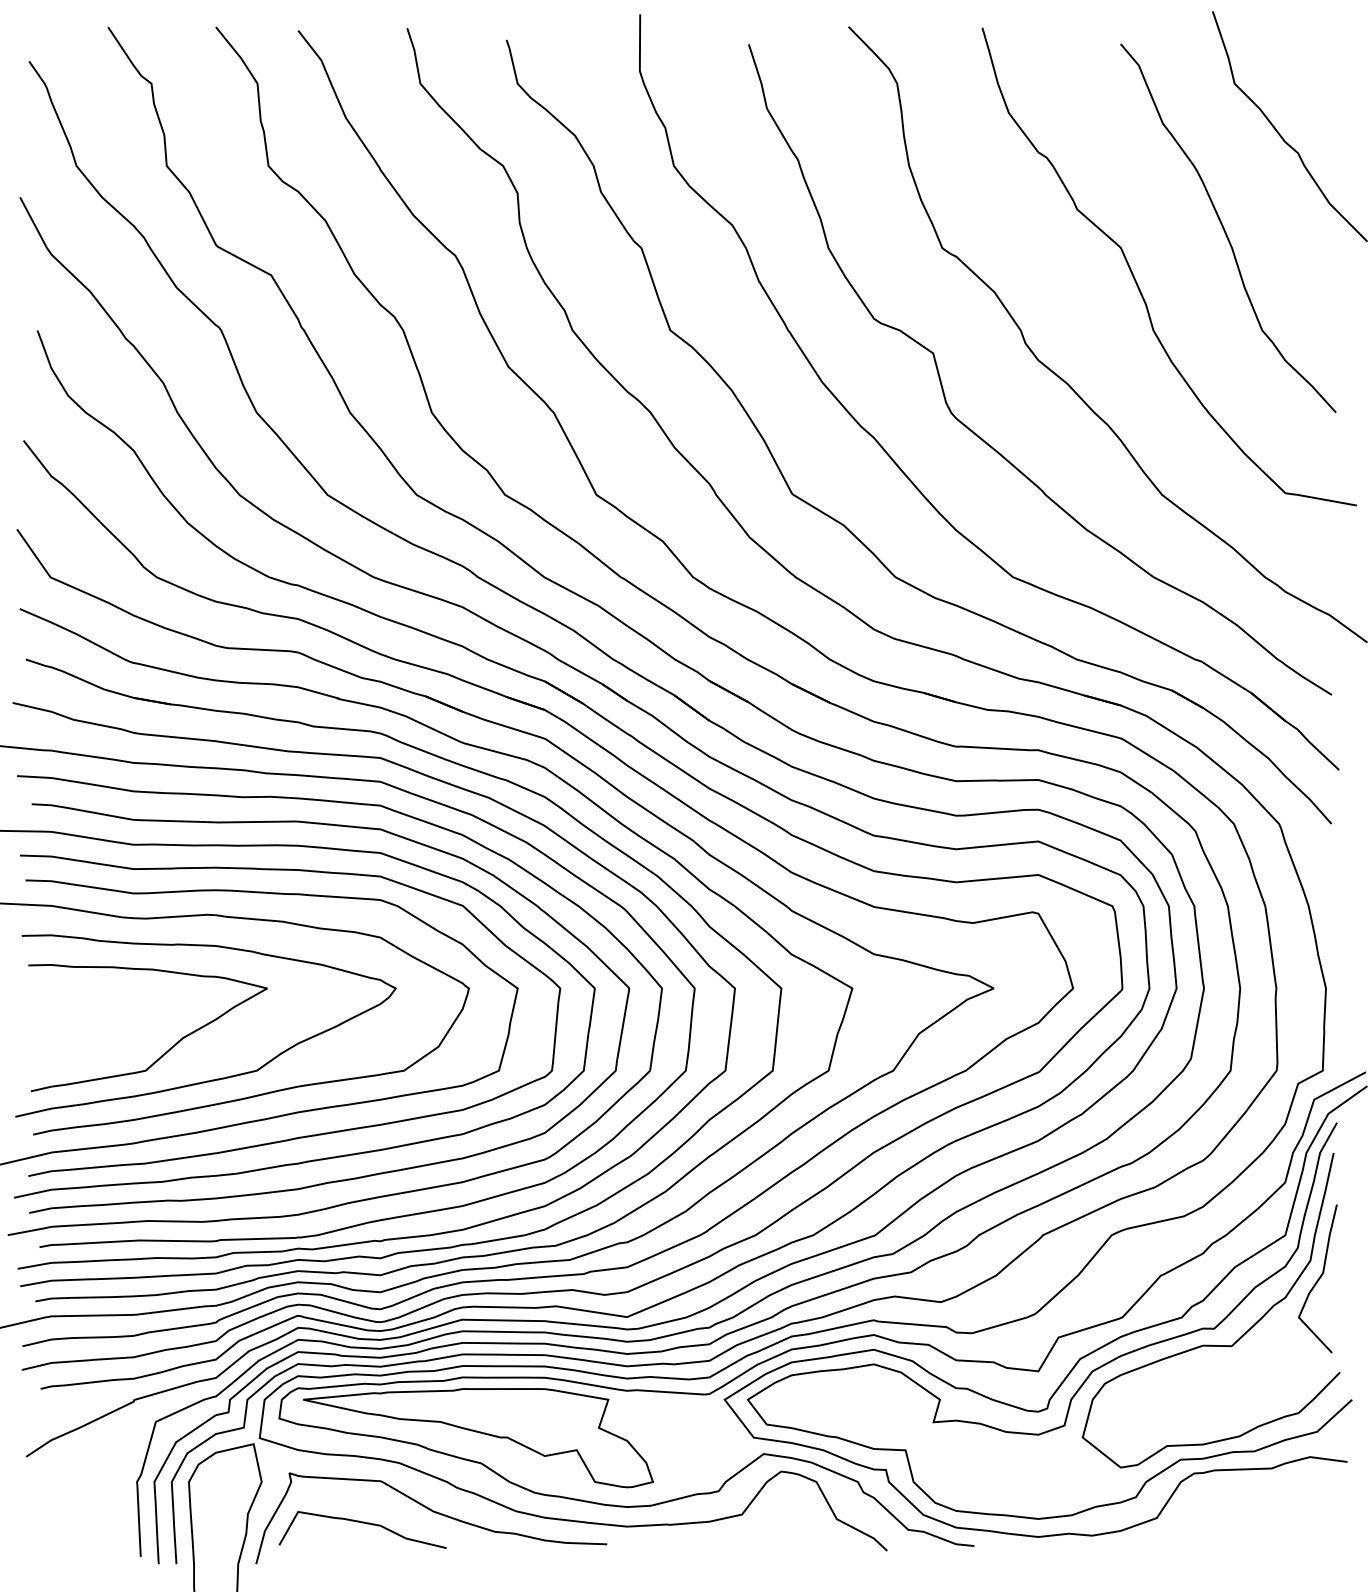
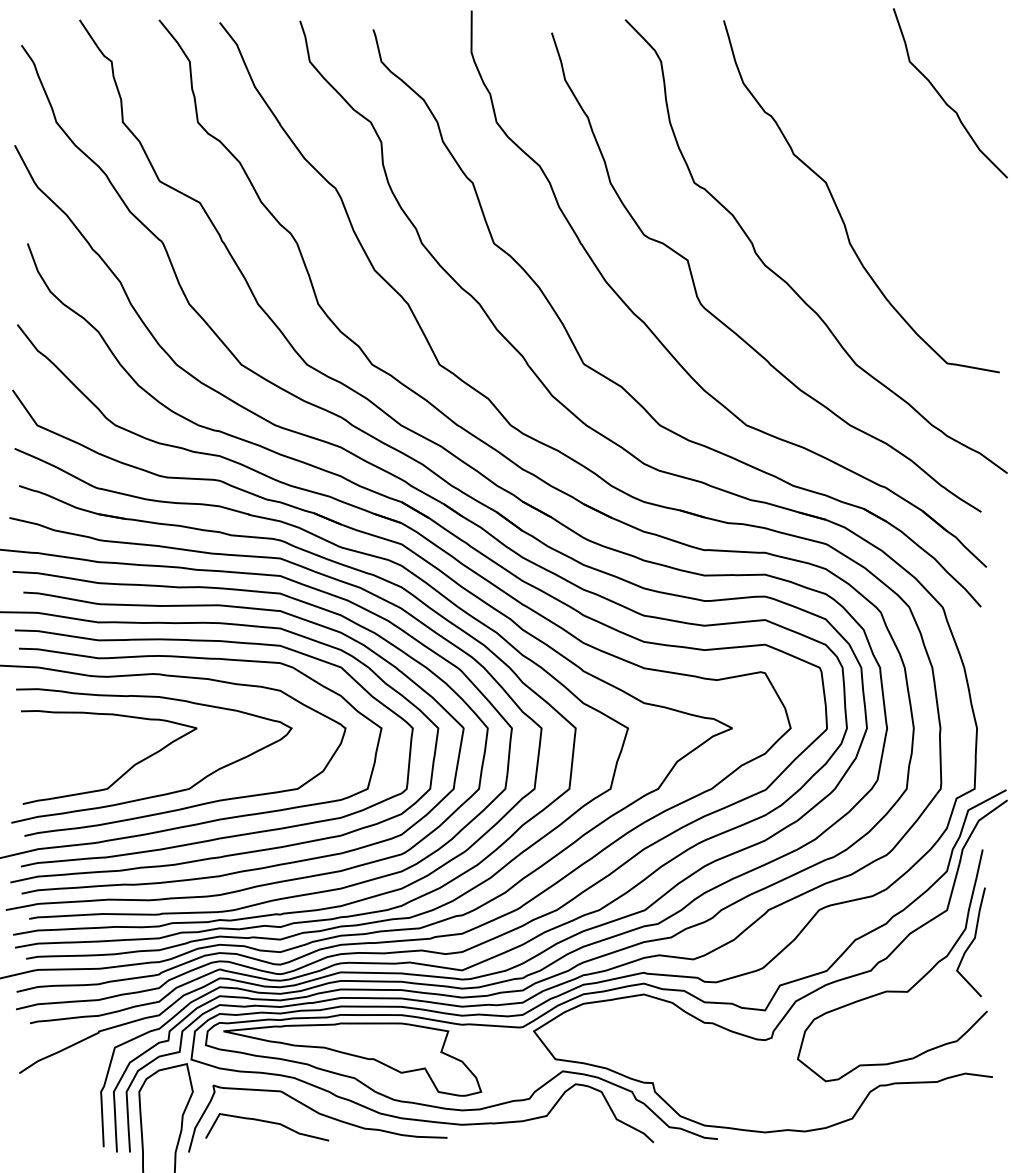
curve: (1225, 229) -> (903, 169), removed
curve: (1093, 1369) -> (805, 1009), removed

